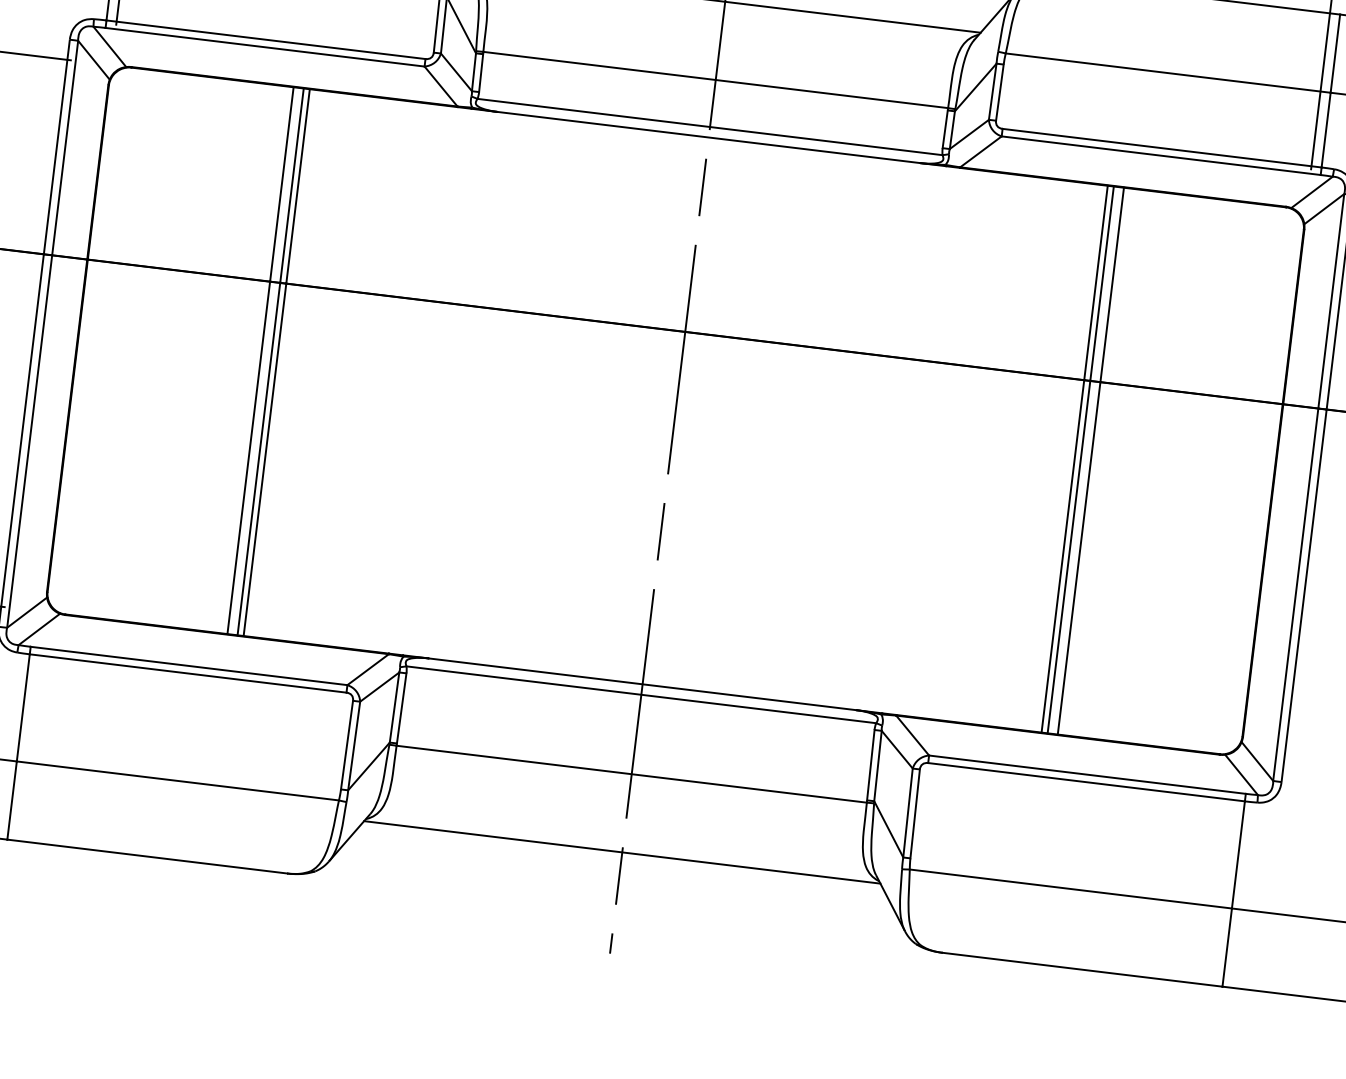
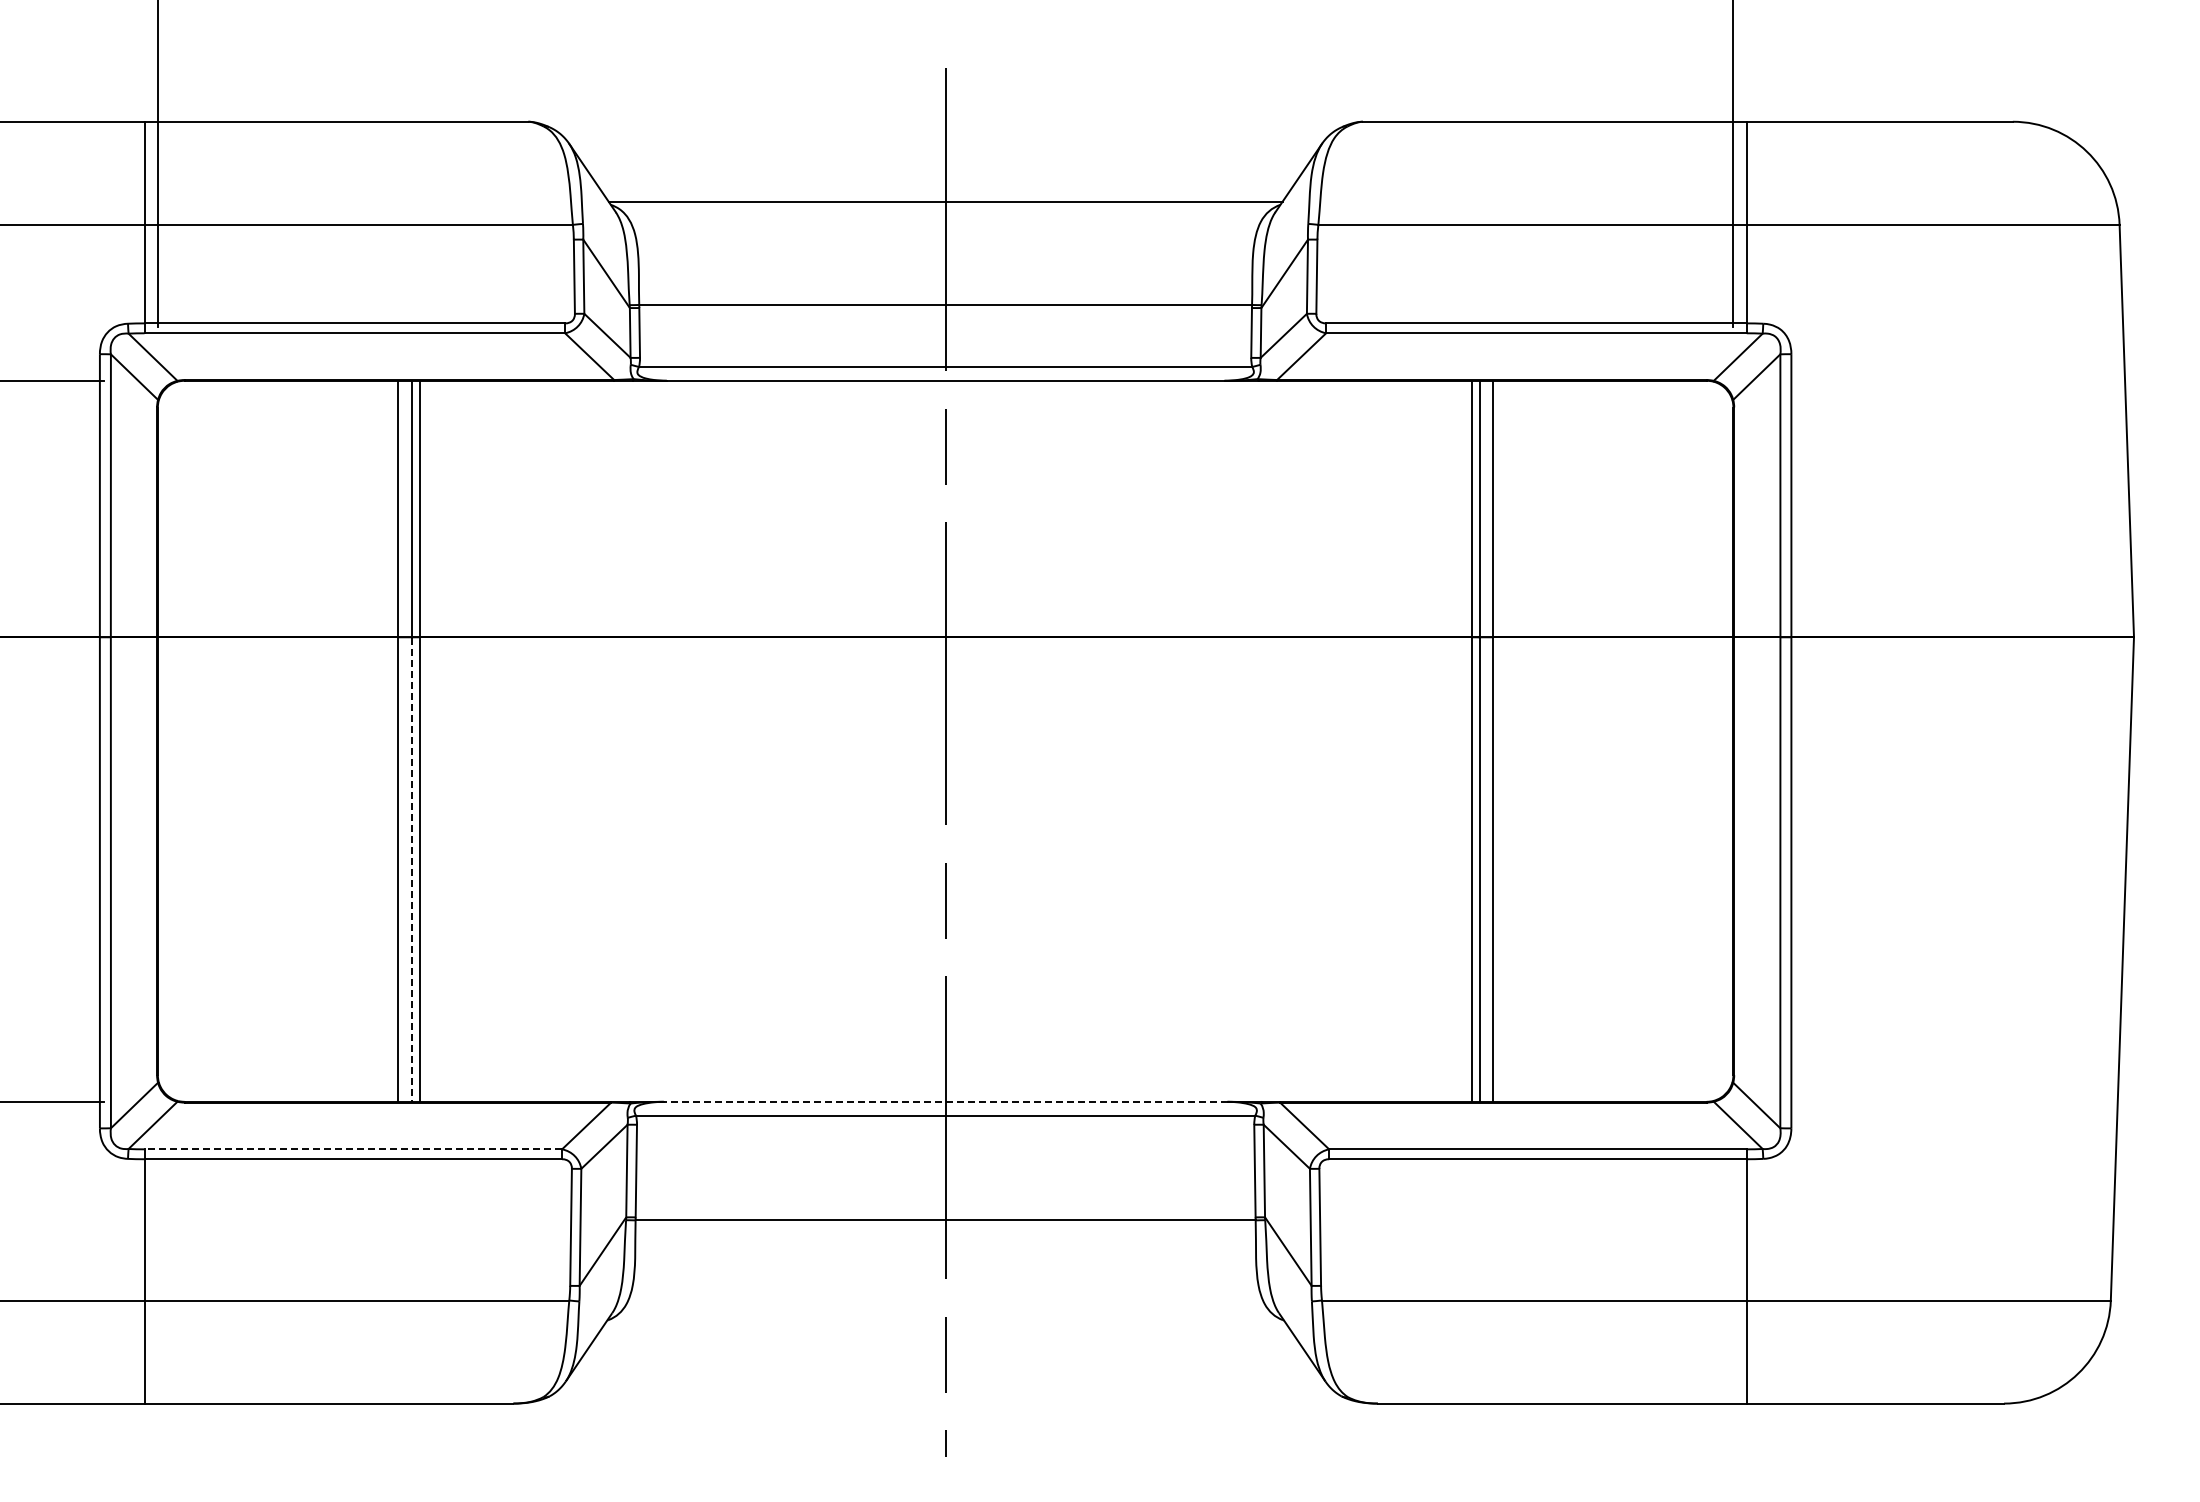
line: (258, 459) -> (411, 870), solid -> dashed
line: (189, 666) -> (353, 1149), solid -> dashed
line: (642, 684) -> (945, 1101), solid -> dashed
line: (622, 852) -> (945, 1323), removed

